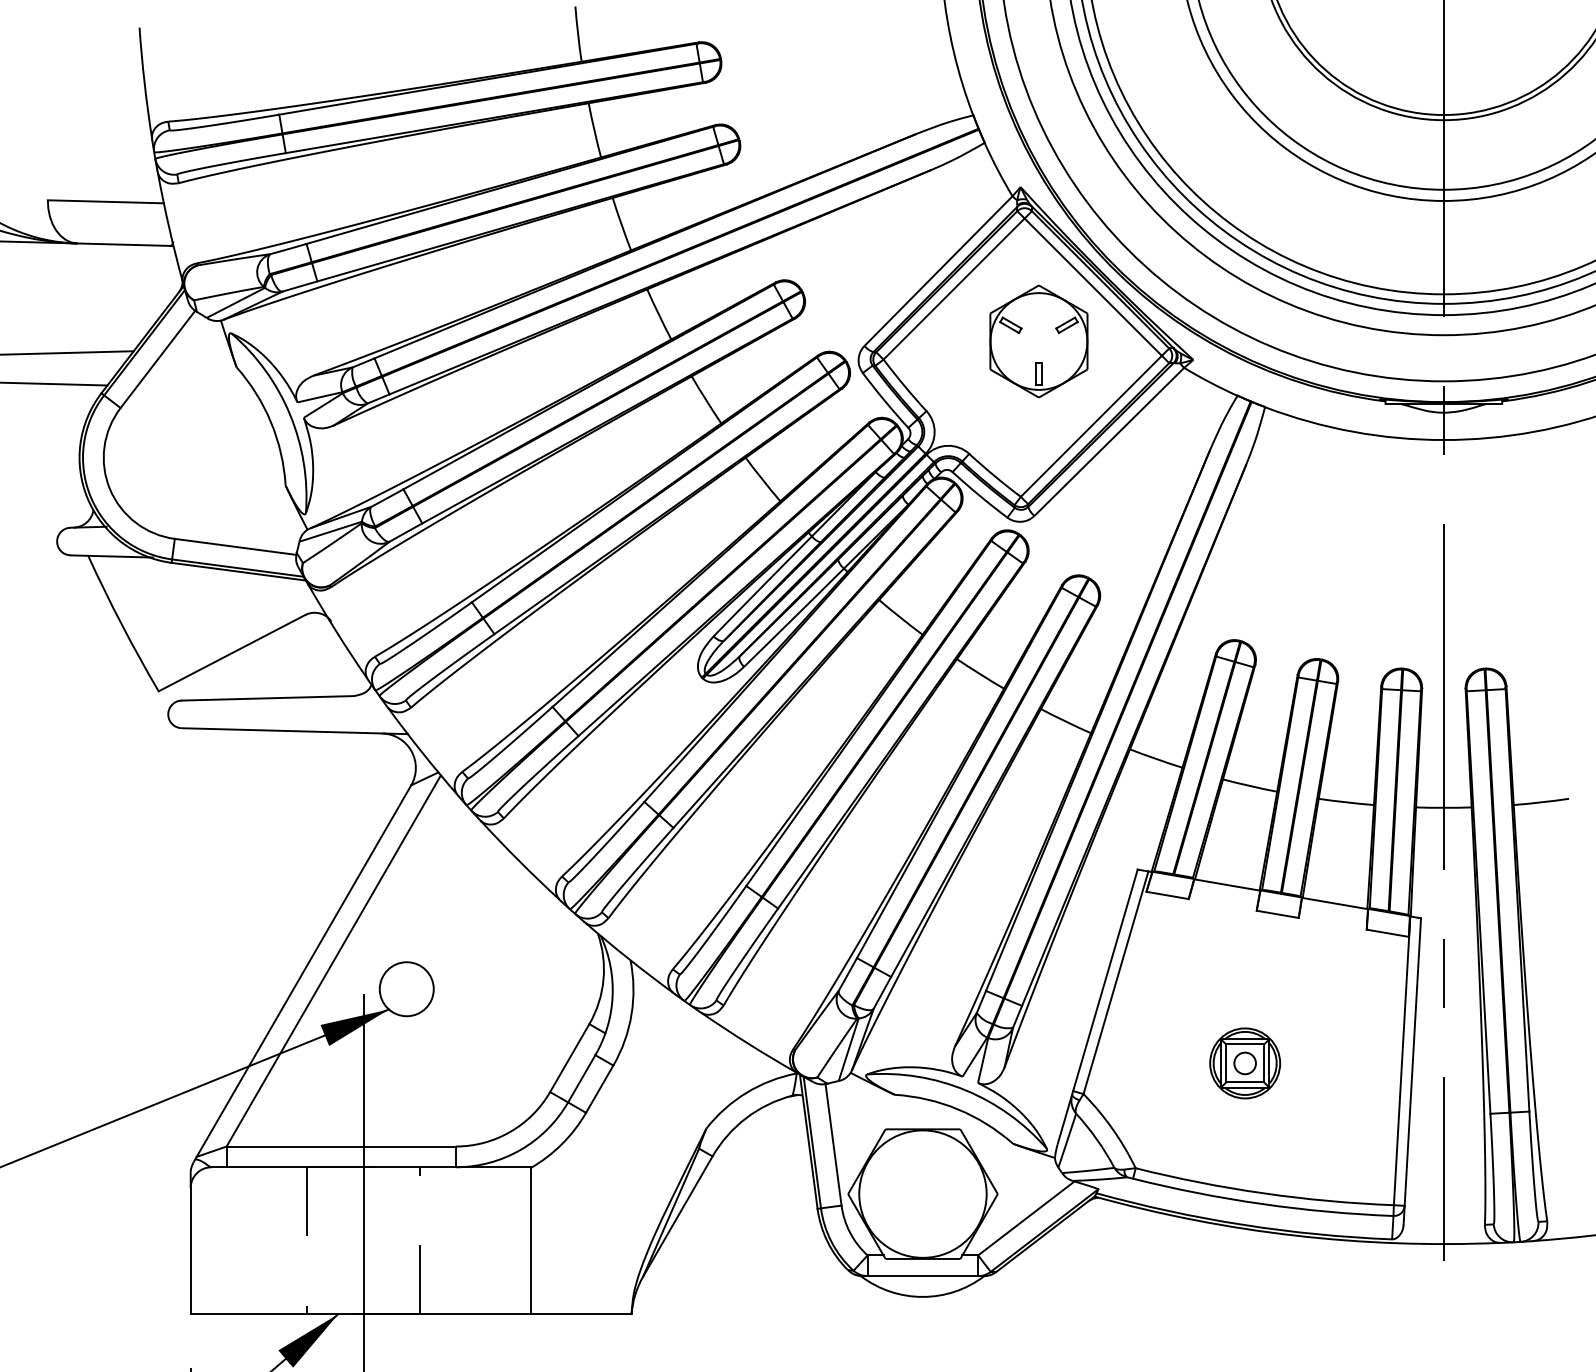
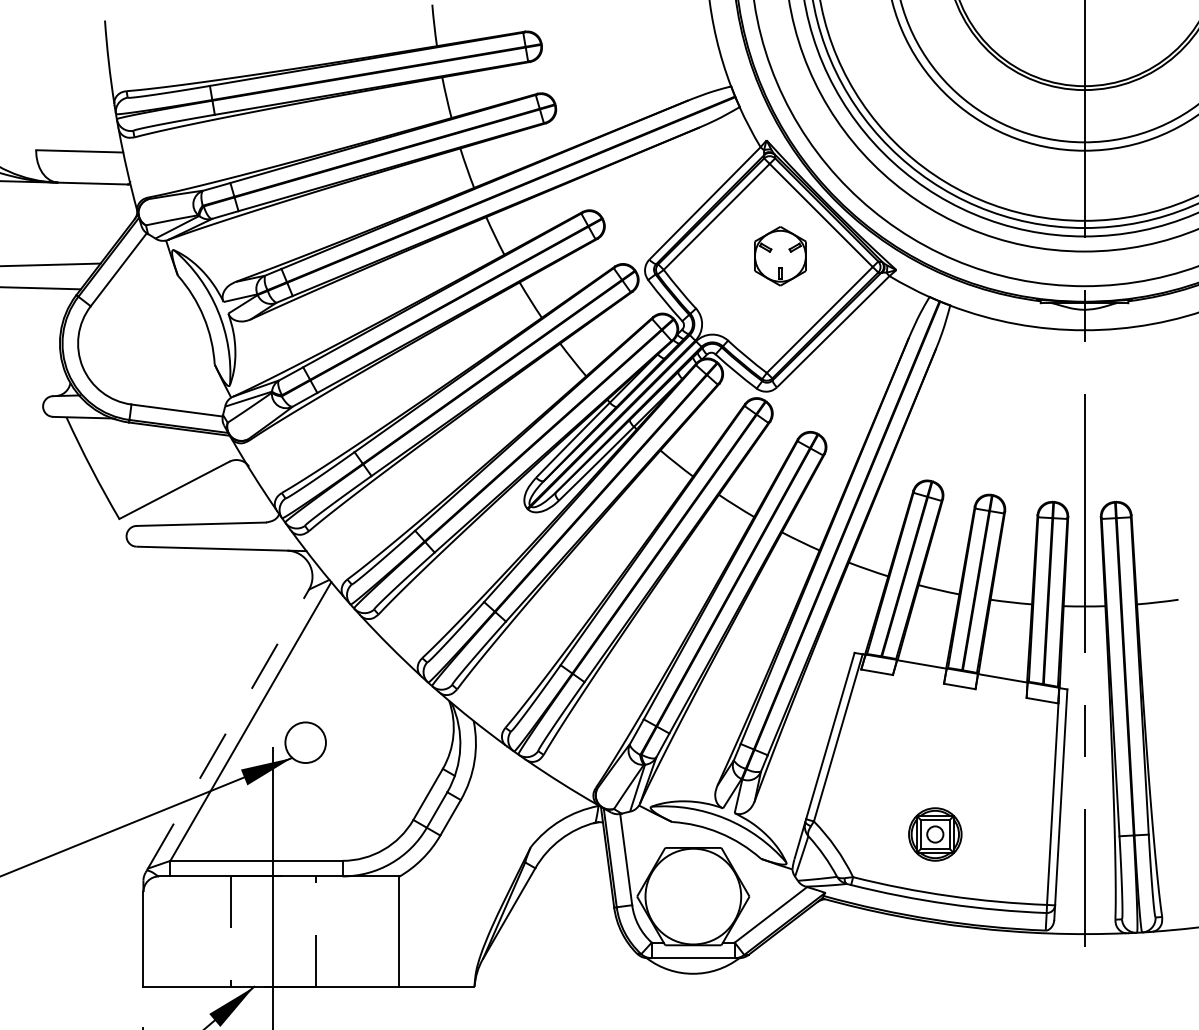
part: (1038, 341) -> (780, 256), size x0.7
line: (303, 971) -> (228, 729), solid -> dashed
part: (1245, 1063) -> (935, 834), moved

